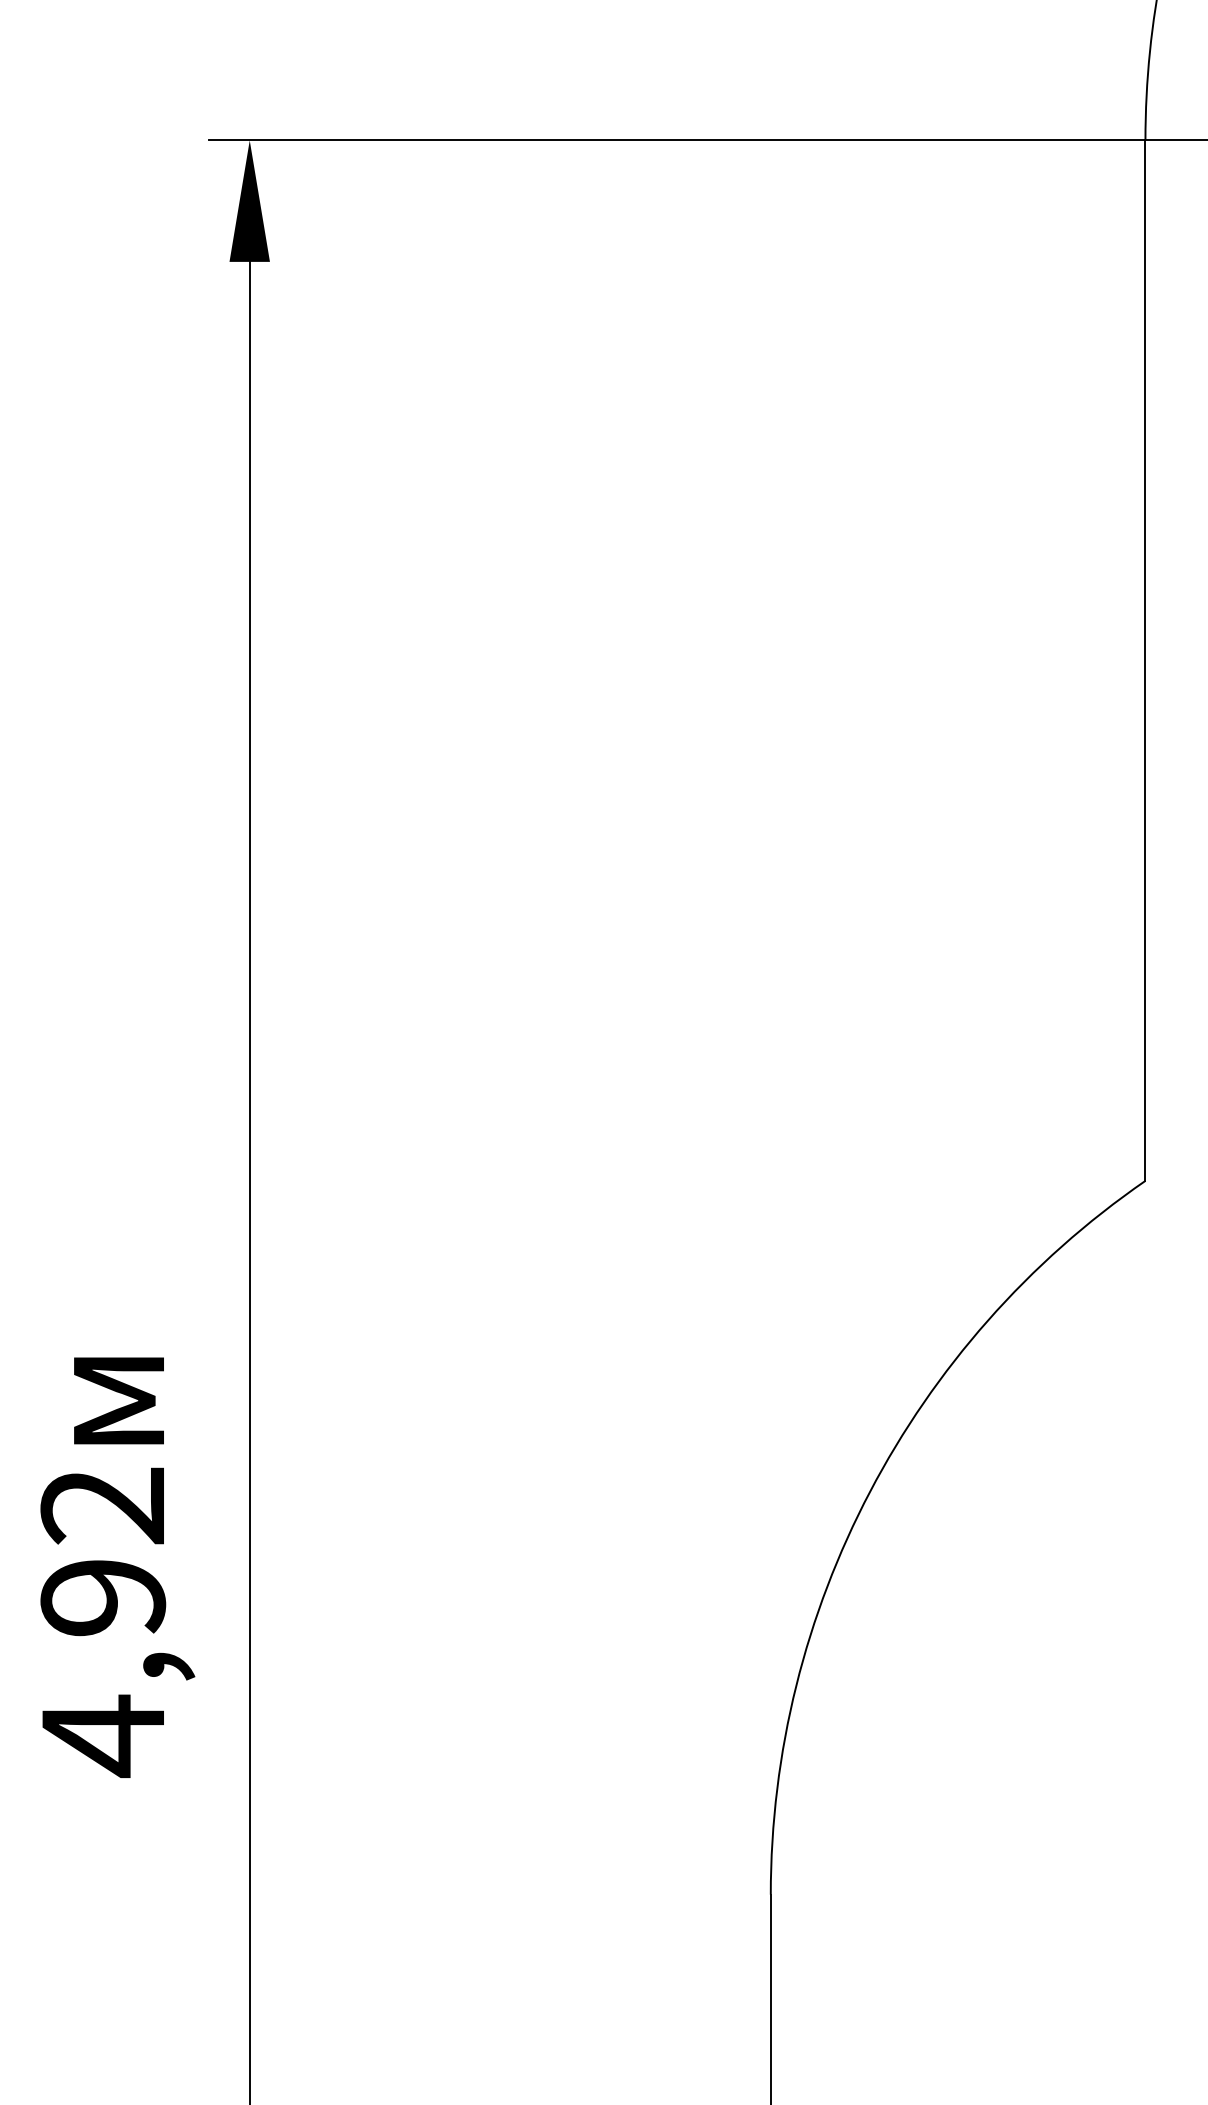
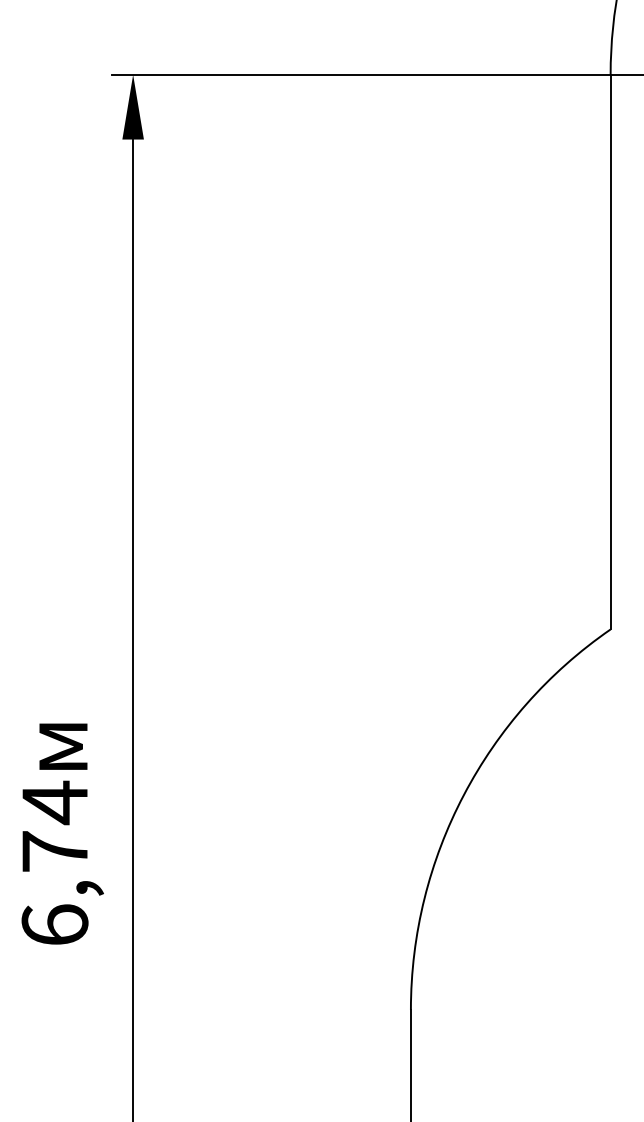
text: (102, 1619) -> (54, 863), 4,92 -> 6,74

